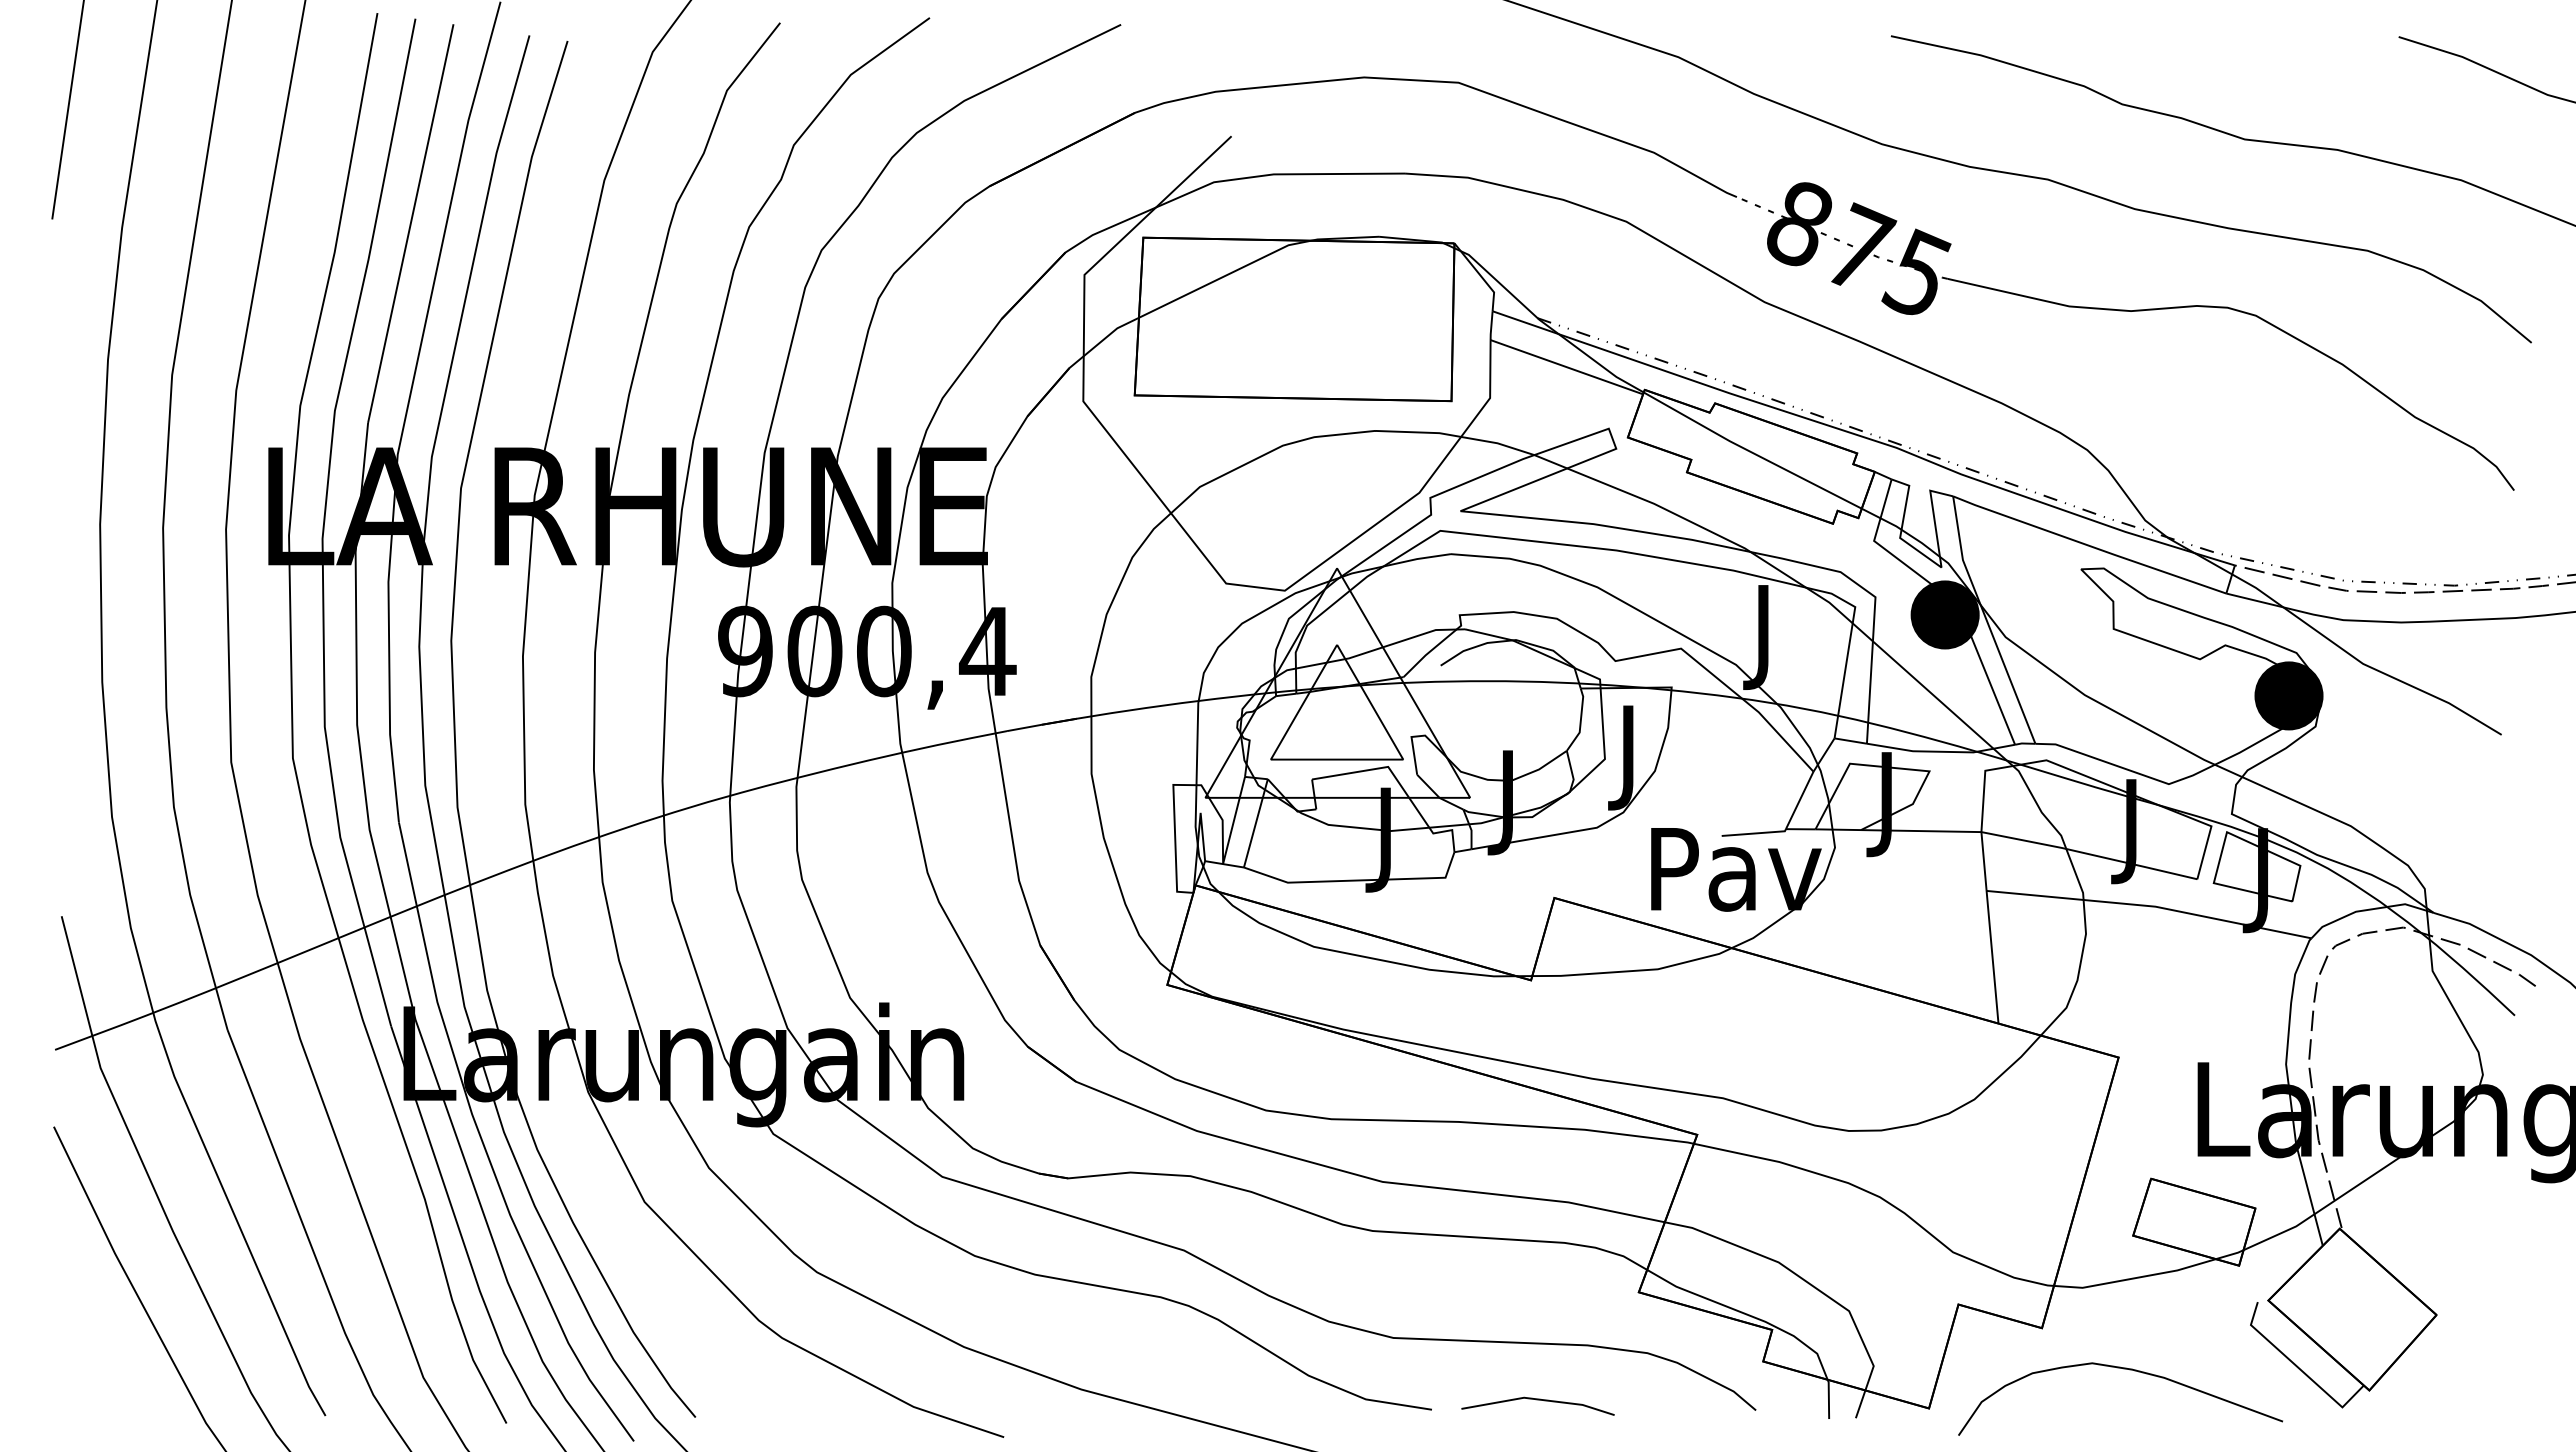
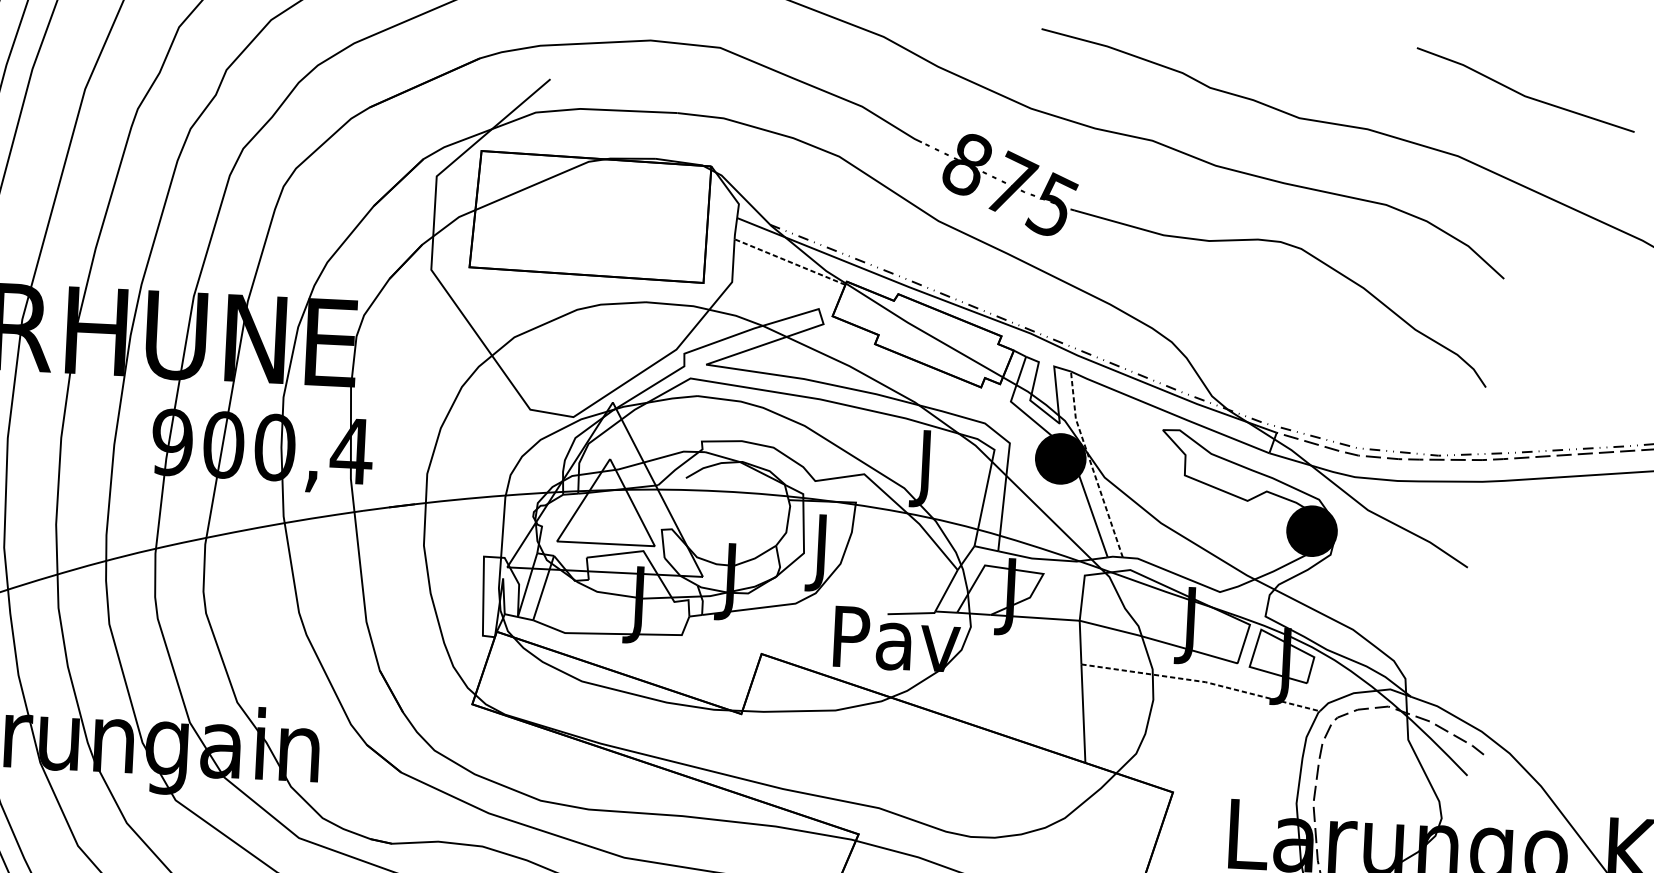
line: (1566, 367) -> (789, 262), solid -> dashed
line: (1987, 621) -> (1091, 465), solid -> dashed
line: (2151, 906) -> (1202, 681), solid -> dashed

